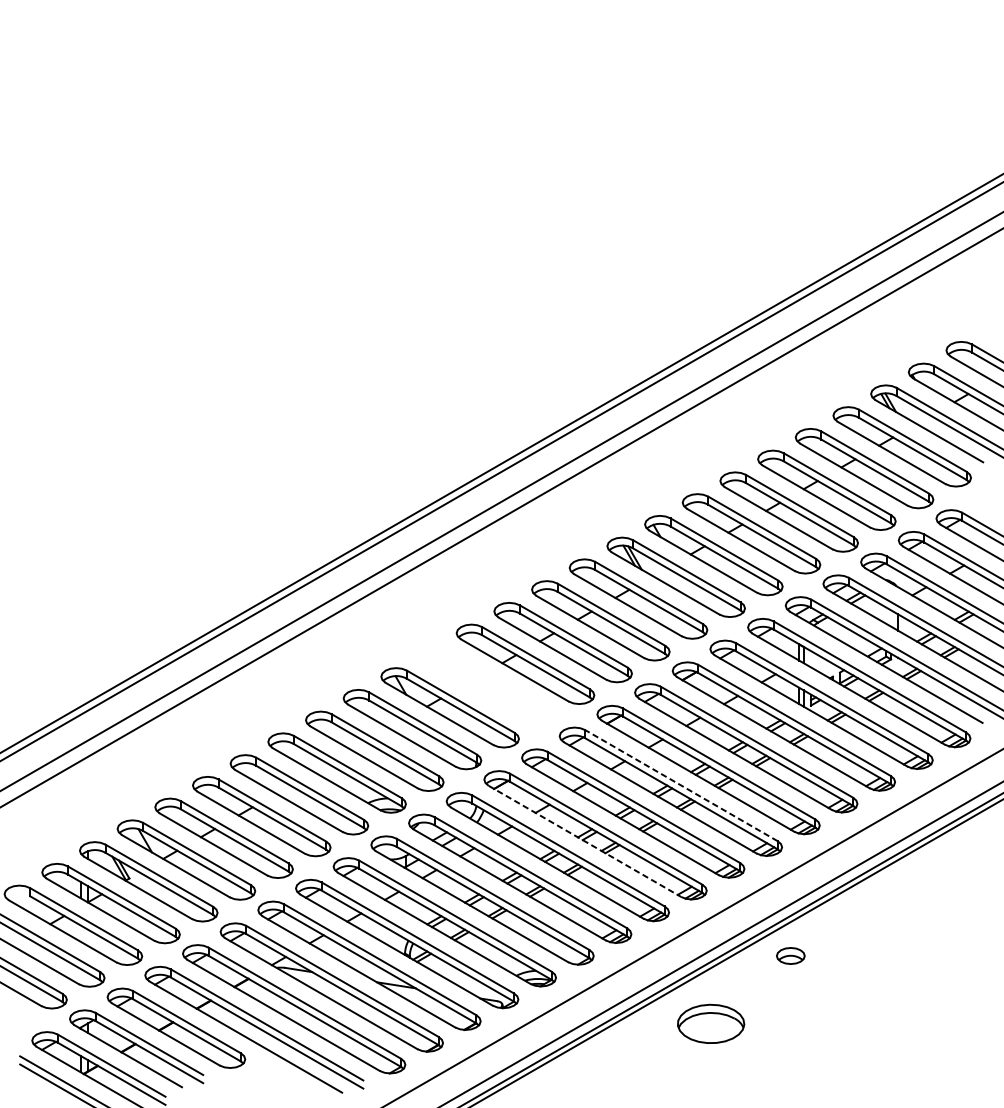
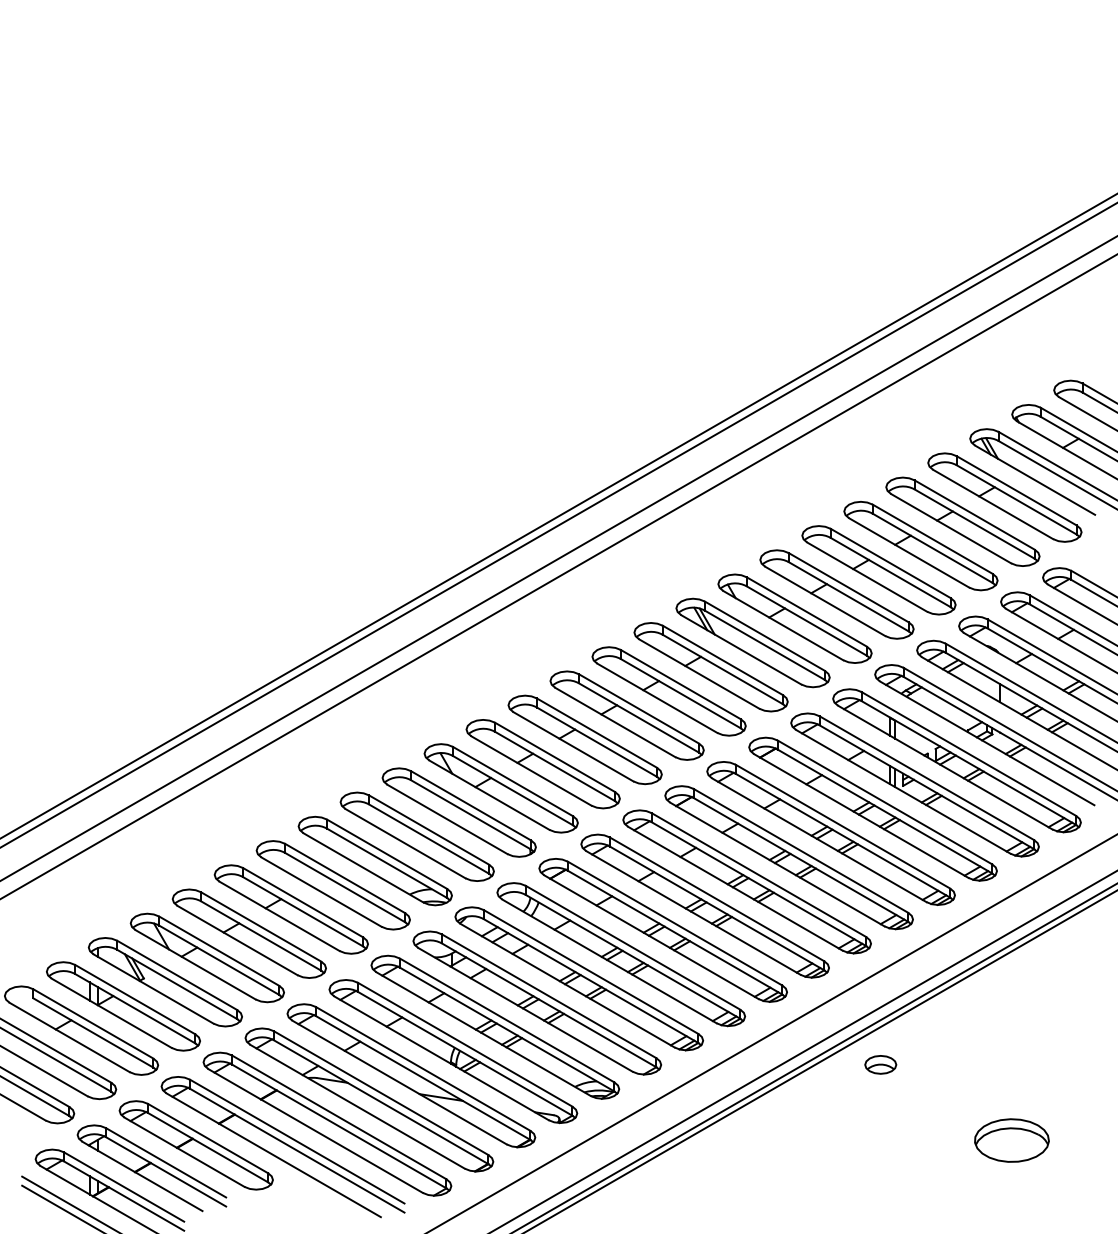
part: (487, 686) -> (542, 764), added
line: (681, 786) -> (758, 875), dashed -> solid
line: (585, 841) -> (651, 937), dashed -> solid
part: (710, 1023) -> (1011, 1140), moved

